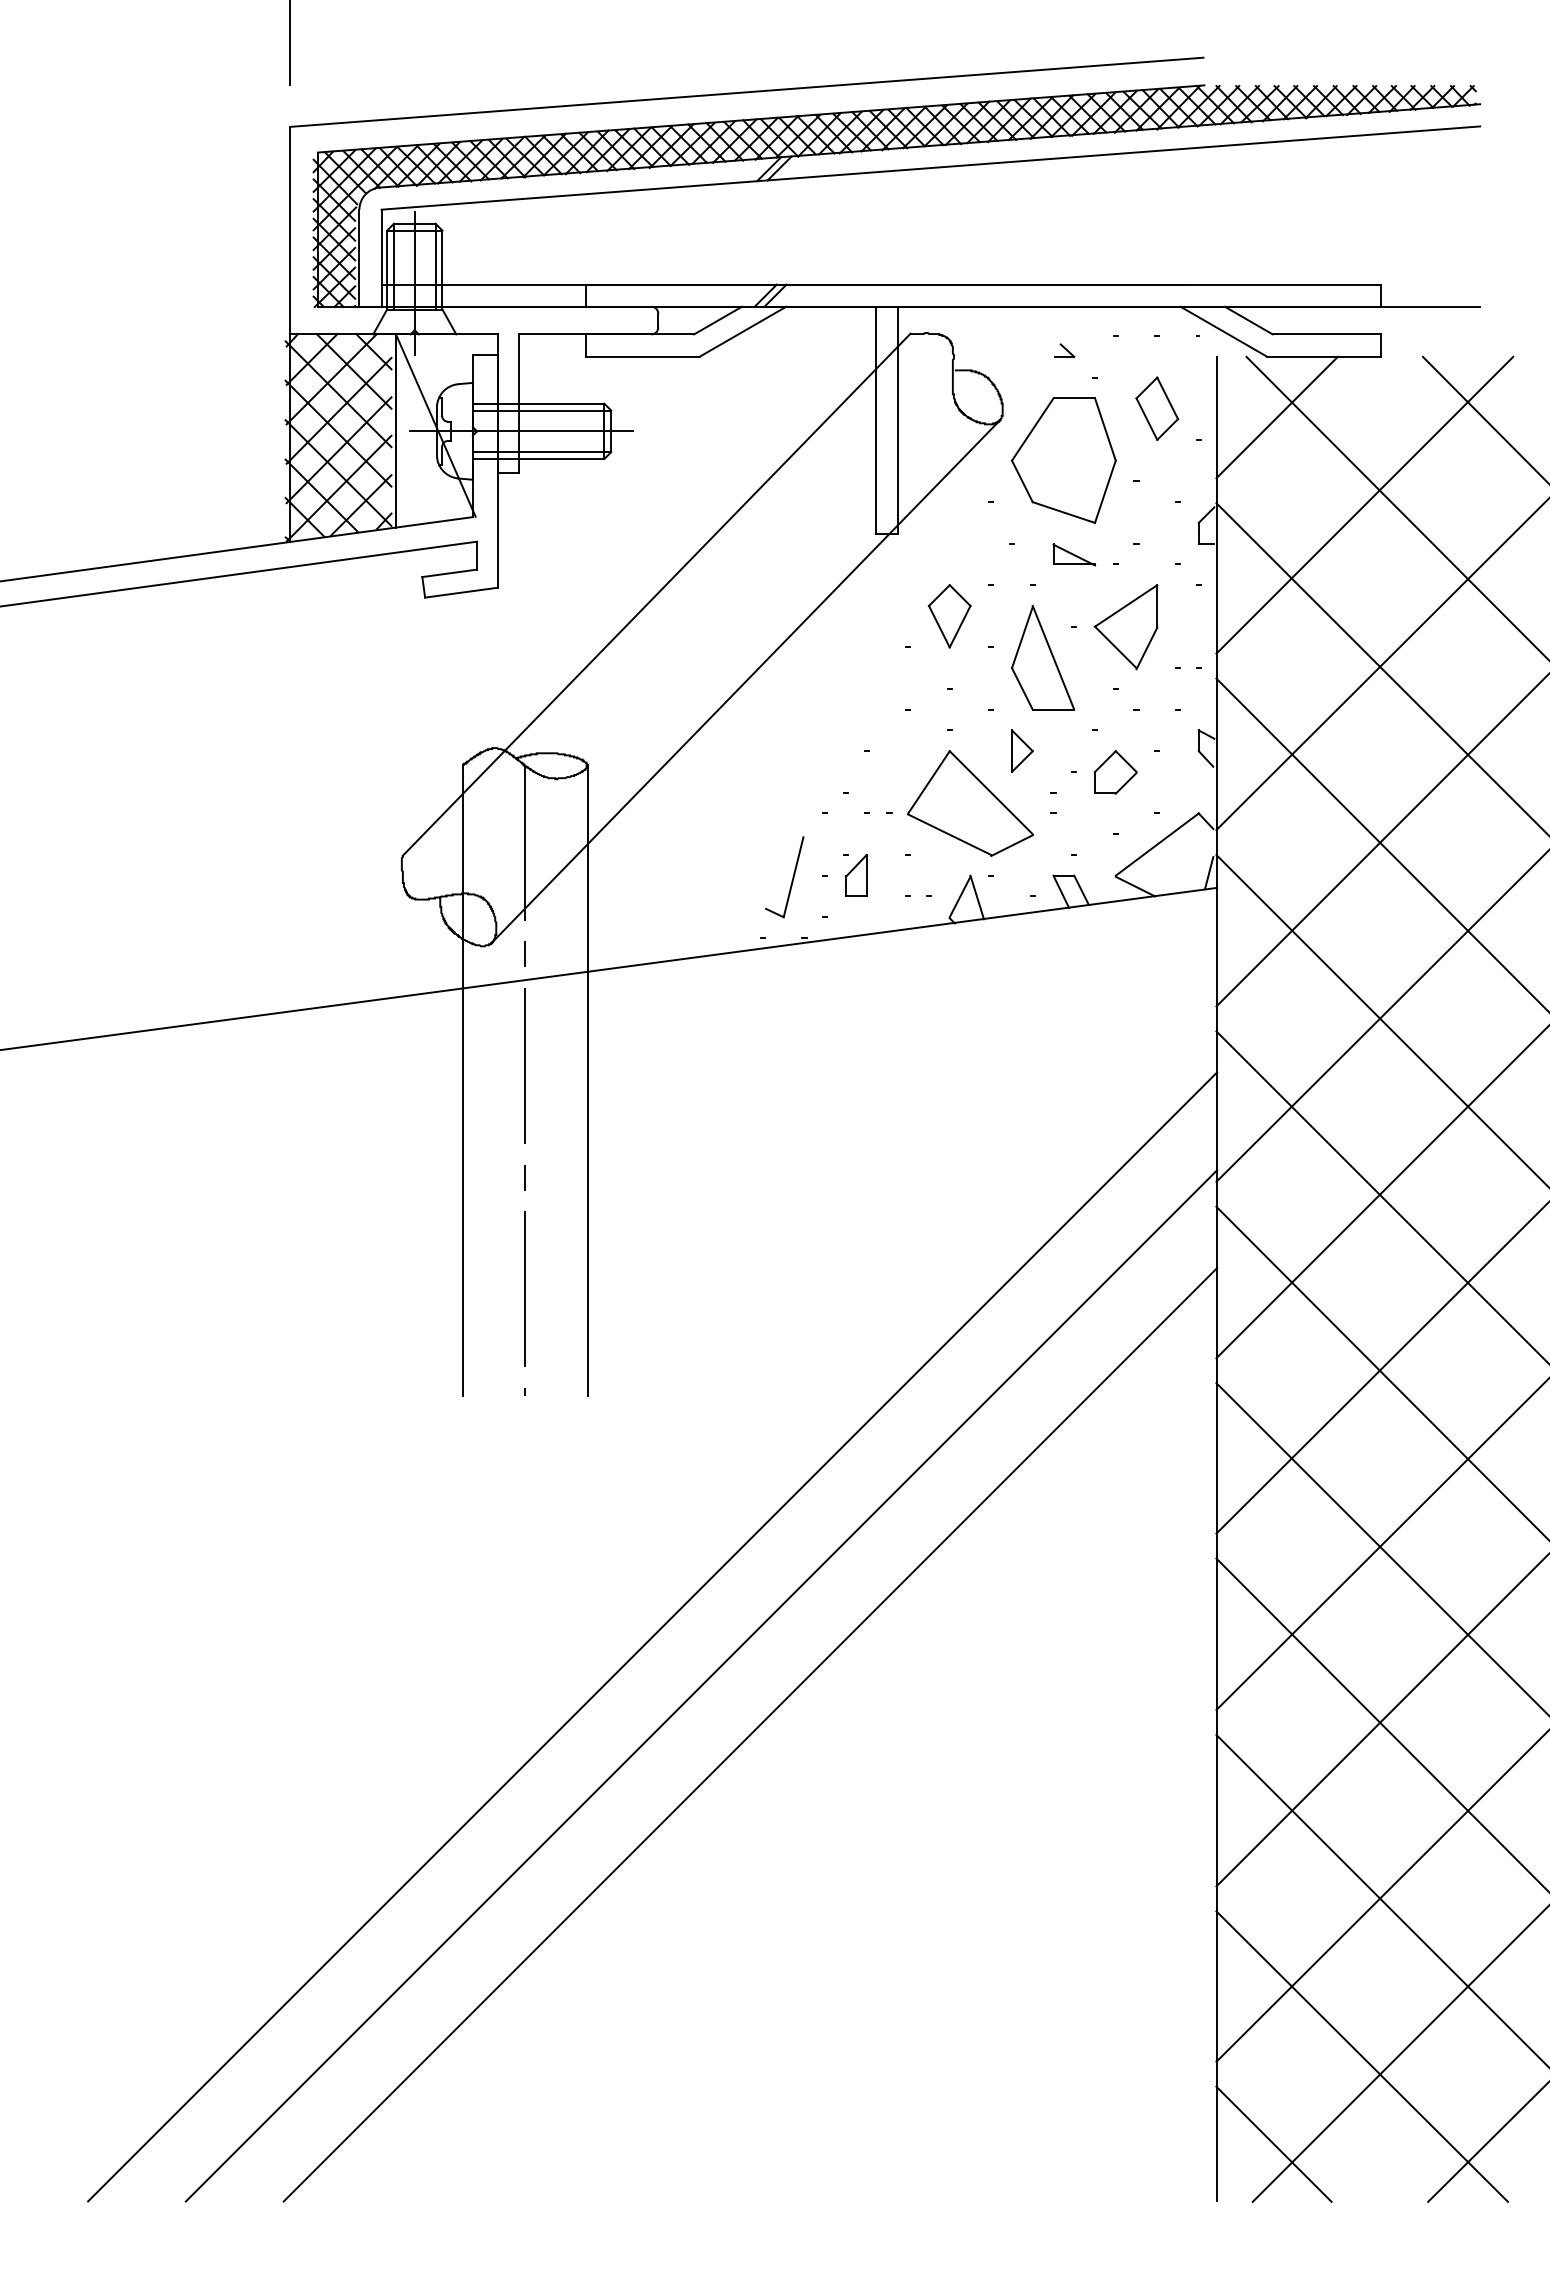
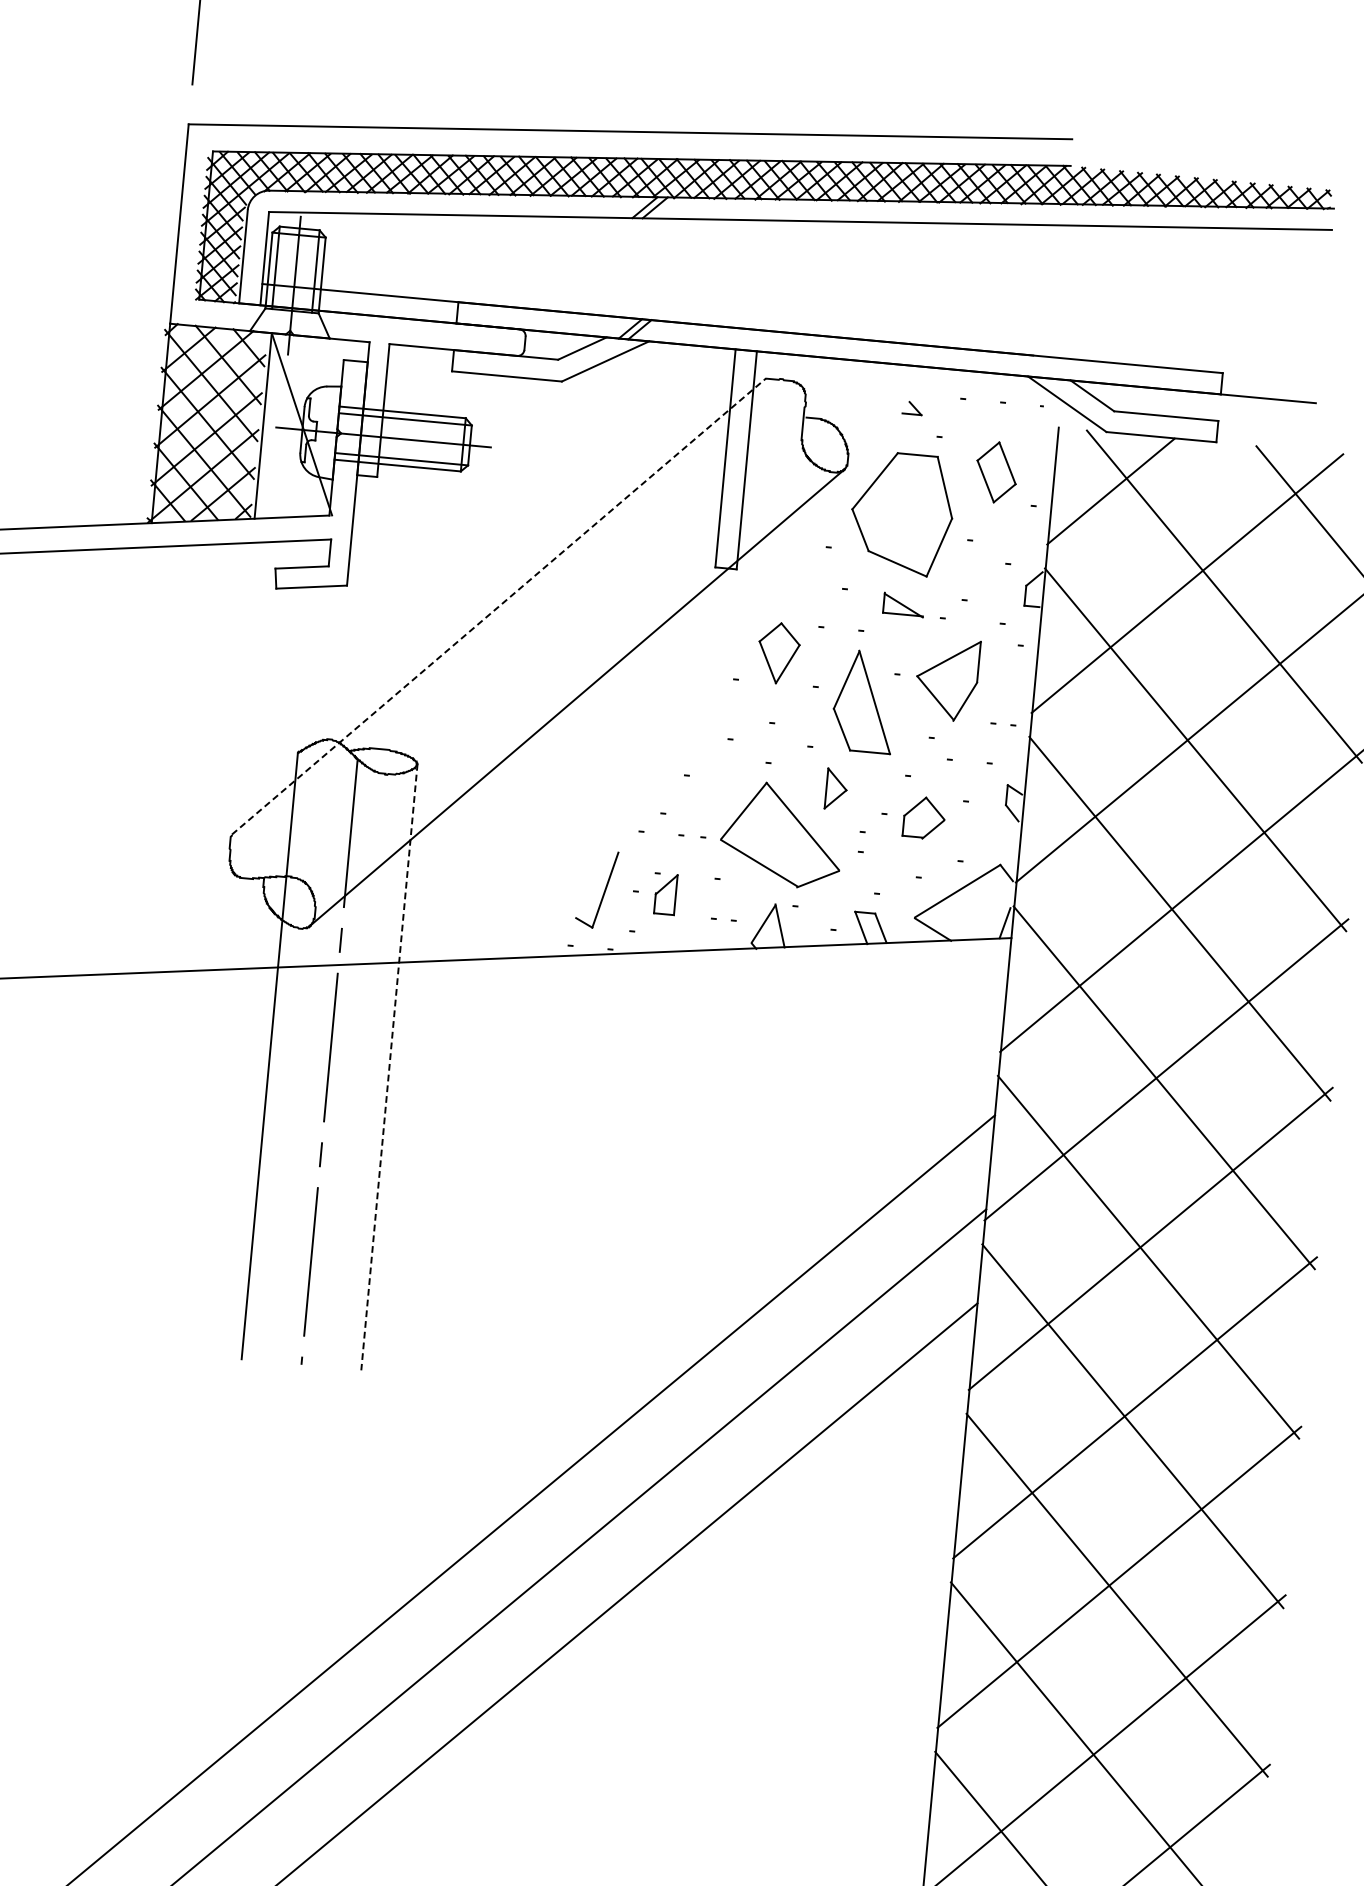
line: (657, 594) -> (499, 606), solid -> dashed
line: (587, 1080) -> (389, 1067), solid -> dashed

